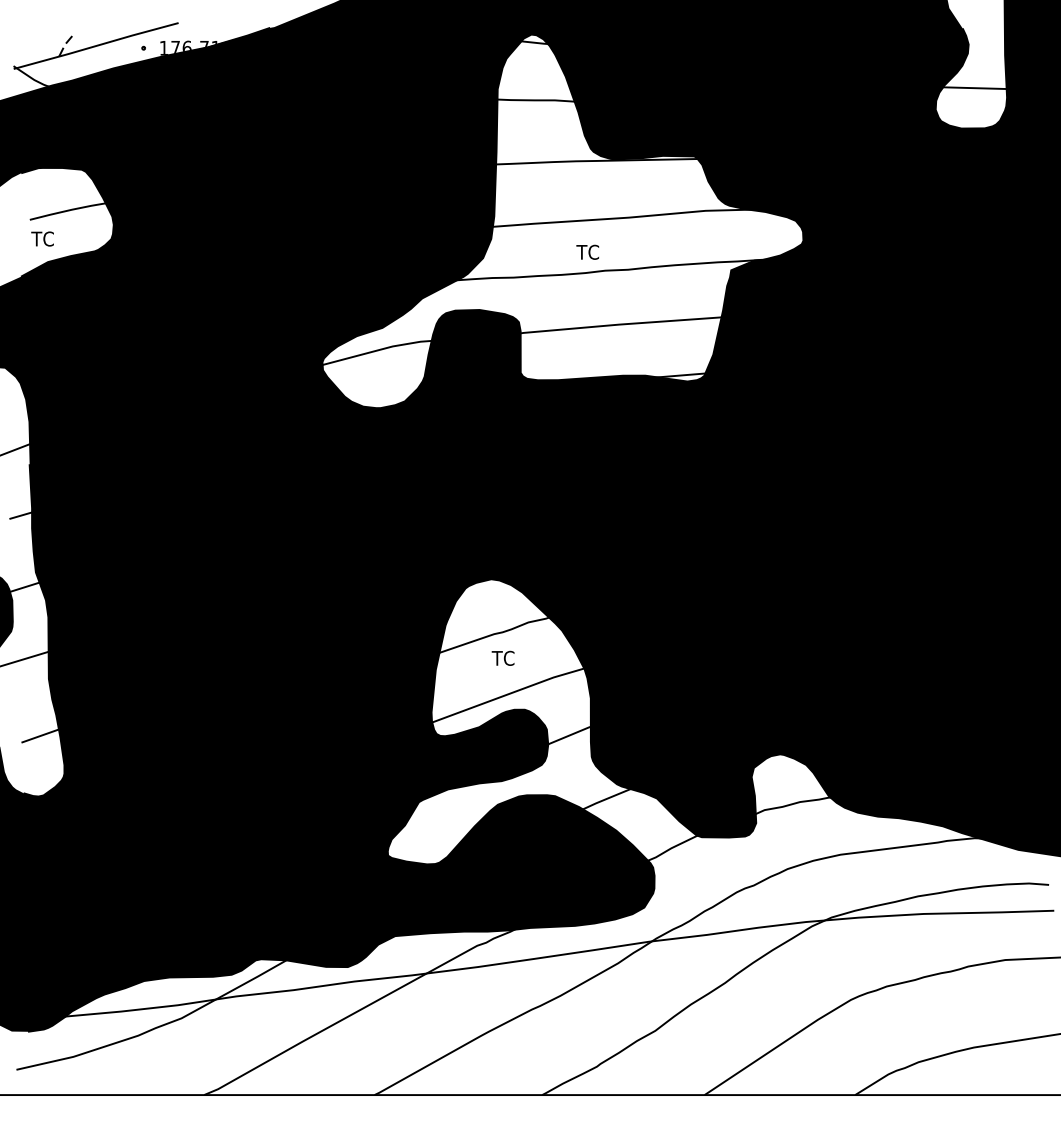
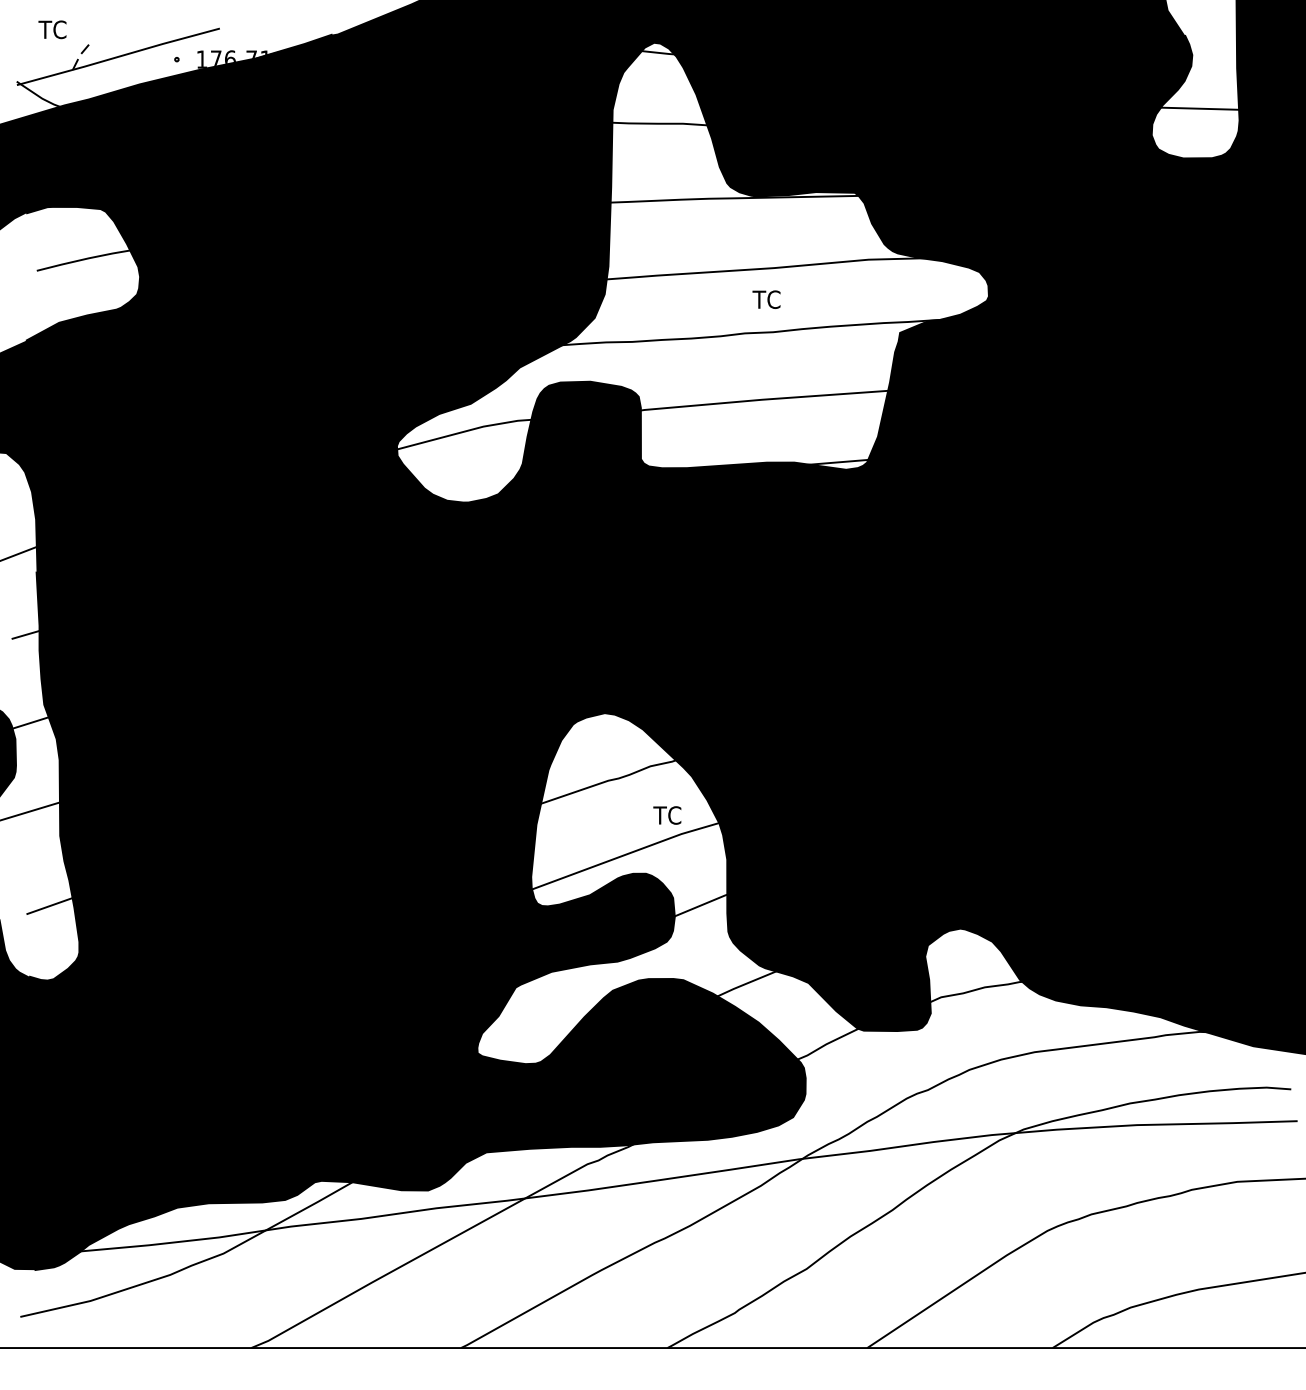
text: (42, 238) -> (52, 29), moved
text: (587, 251) -> (766, 298), moved
text: (502, 657) -> (666, 814), moved

